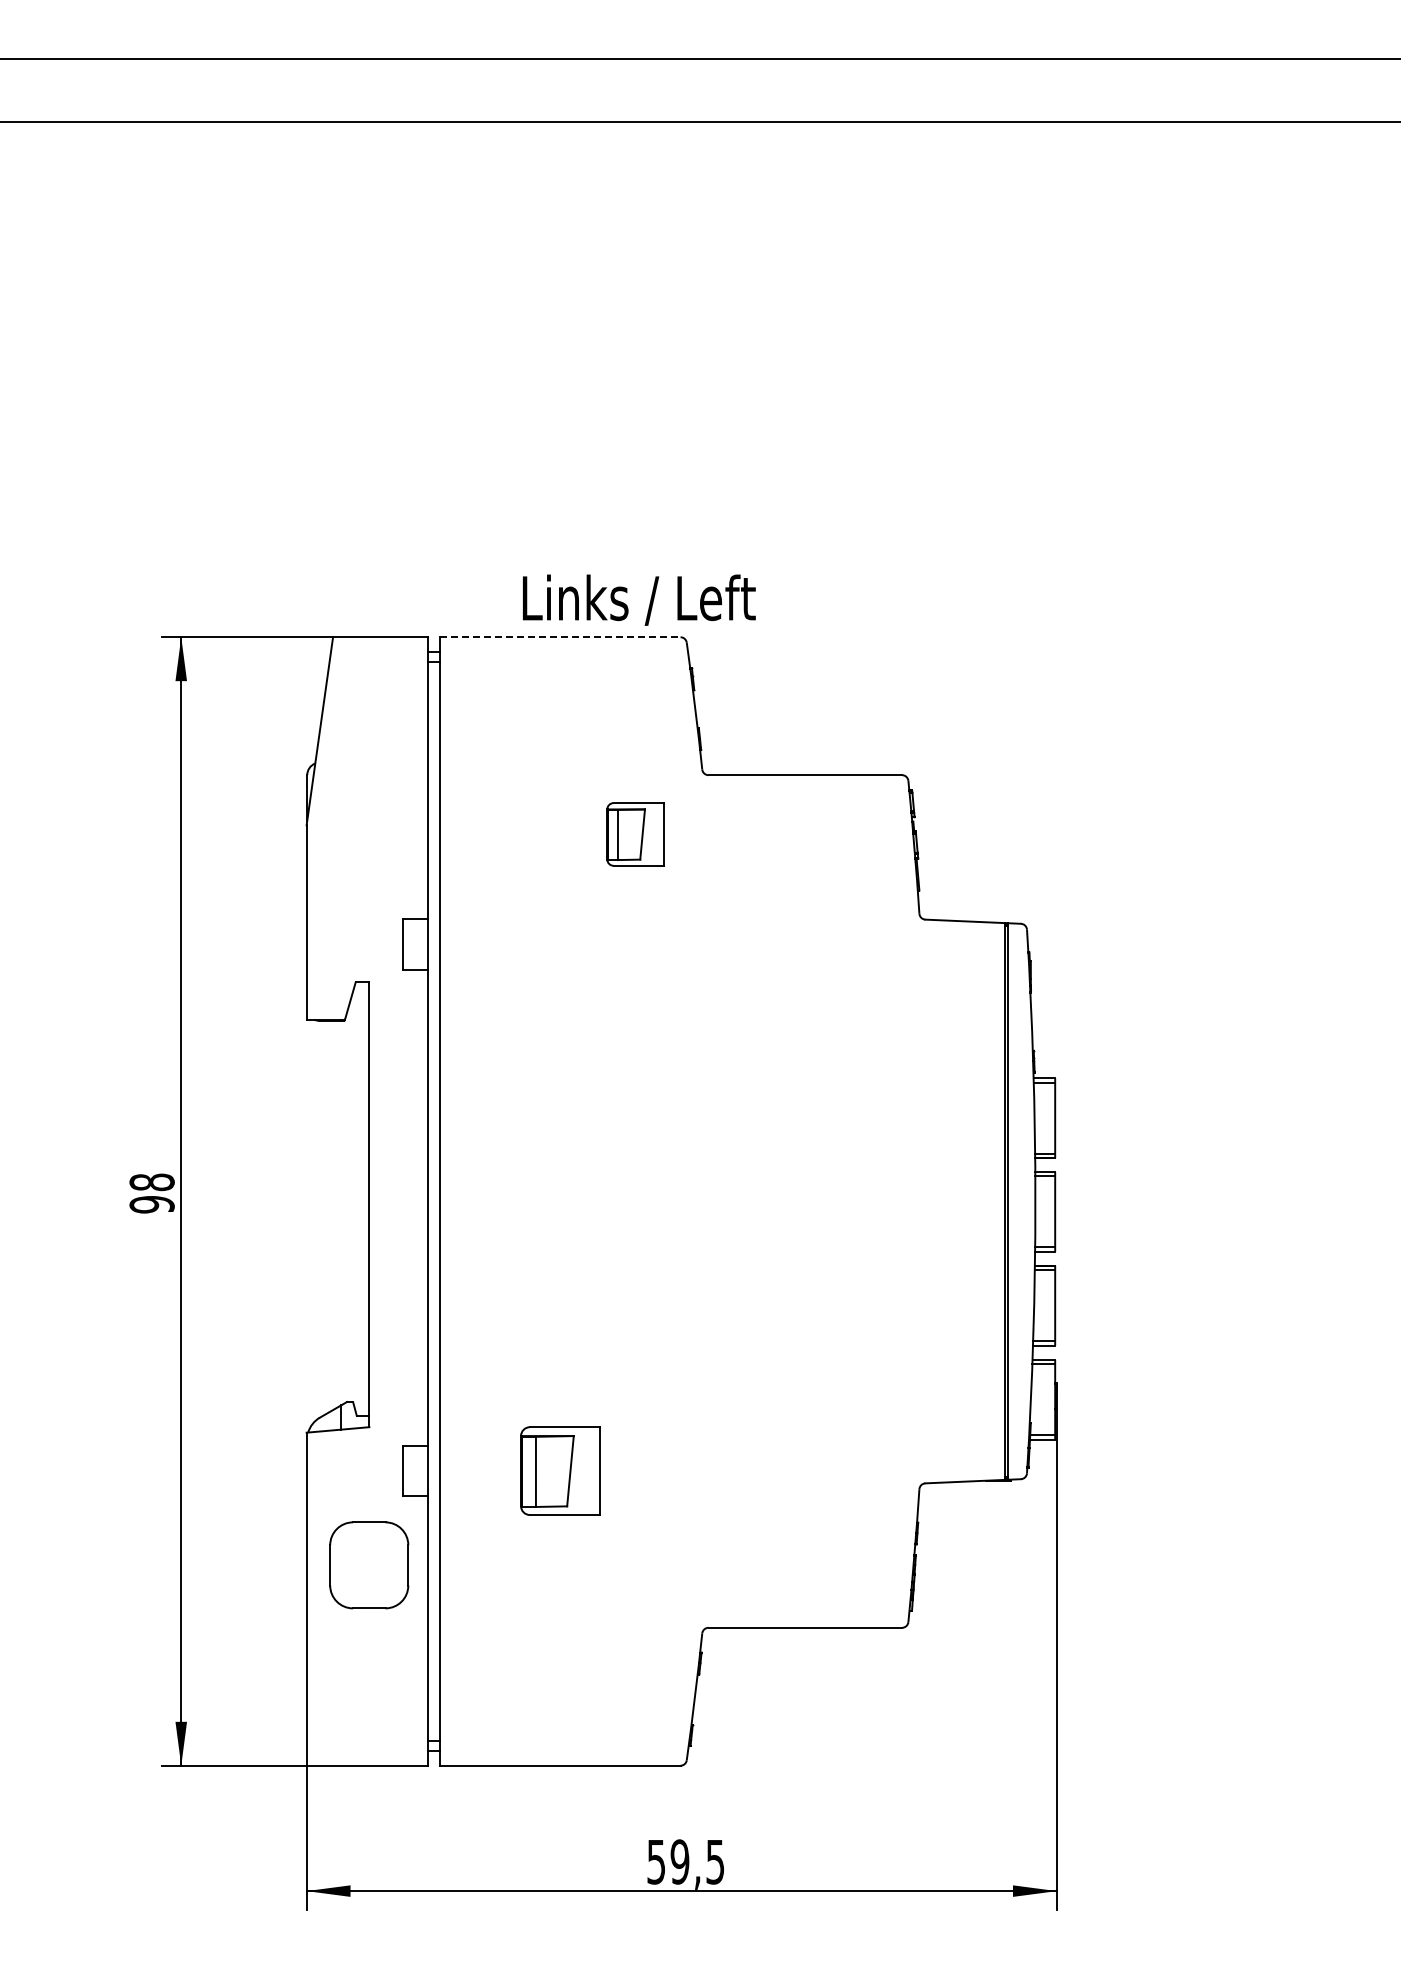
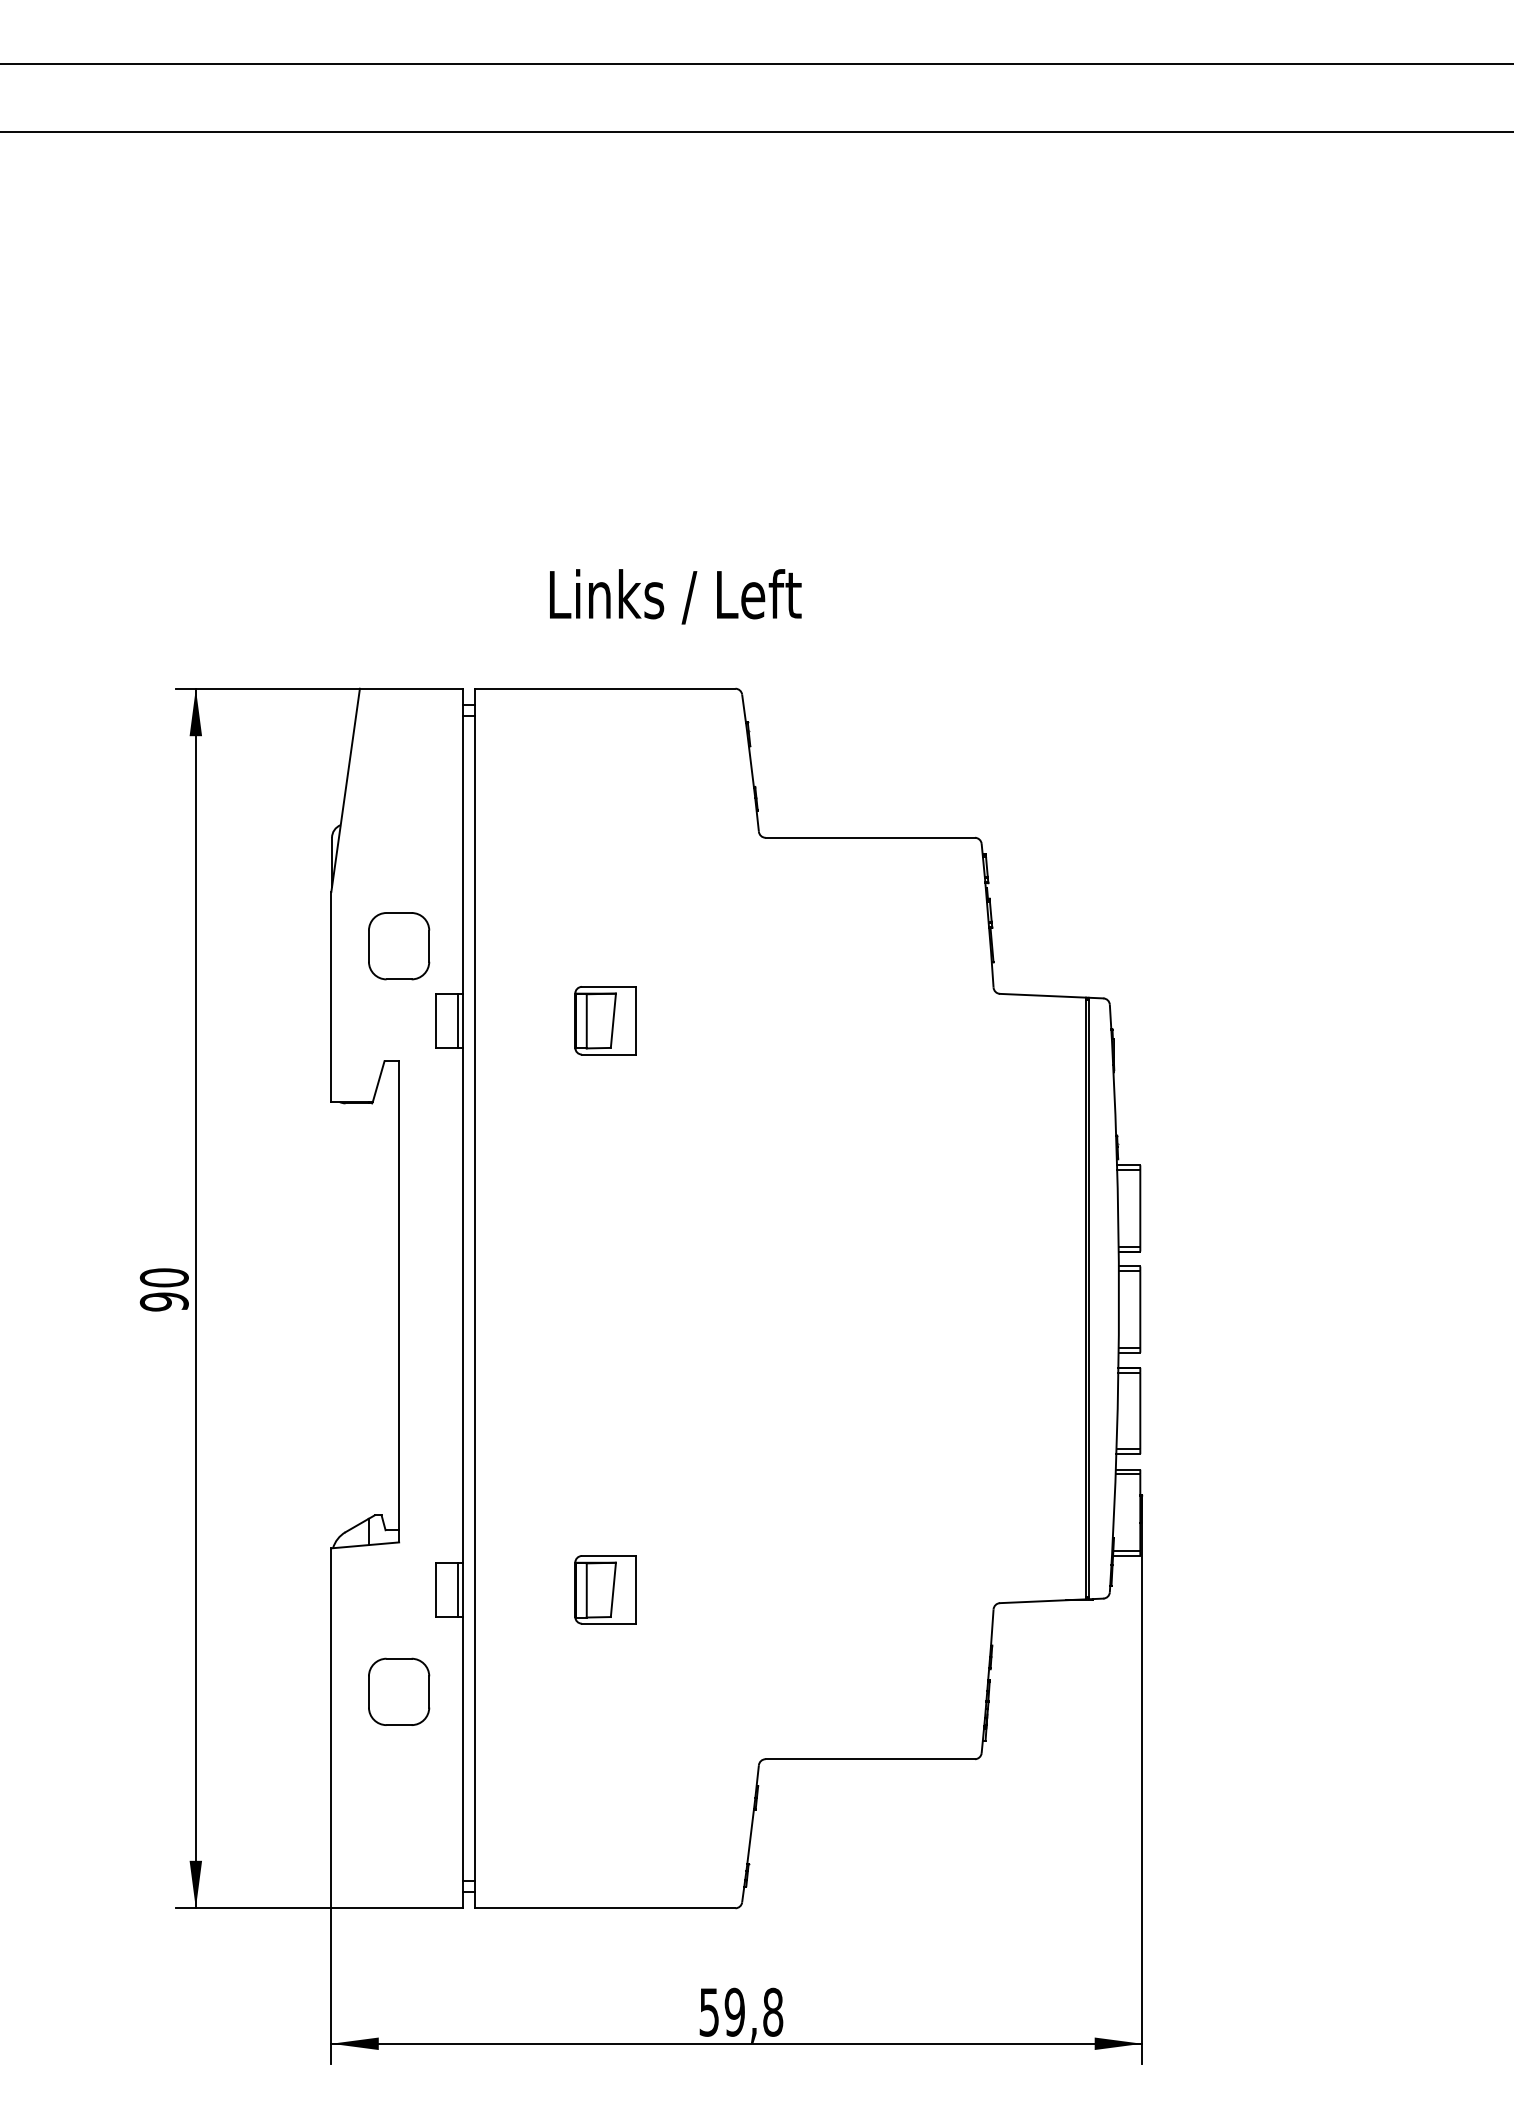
text: (639, 599) -> (675, 596), moved
line: (560, 637) -> (605, 688), dashed -> solid
part: (635, 834) -> (605, 1020), moved
part: (369, 875) -> (399, 946), added
line: (423, 944) -> (457, 1020), added
text: (151, 1182) -> (163, 1277), 98 -> 90
part: (560, 1470) -> (605, 1589), size x0.71
line: (423, 1471) -> (457, 1590), added
part: (369, 1565) -> (399, 1691), size x0.71
text: (715, 1861) -> (773, 2011), 59,5 -> 59,8

